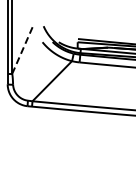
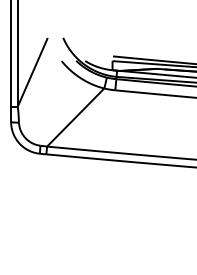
line: (22, 50) -> (32, 73), dashed -> solid

